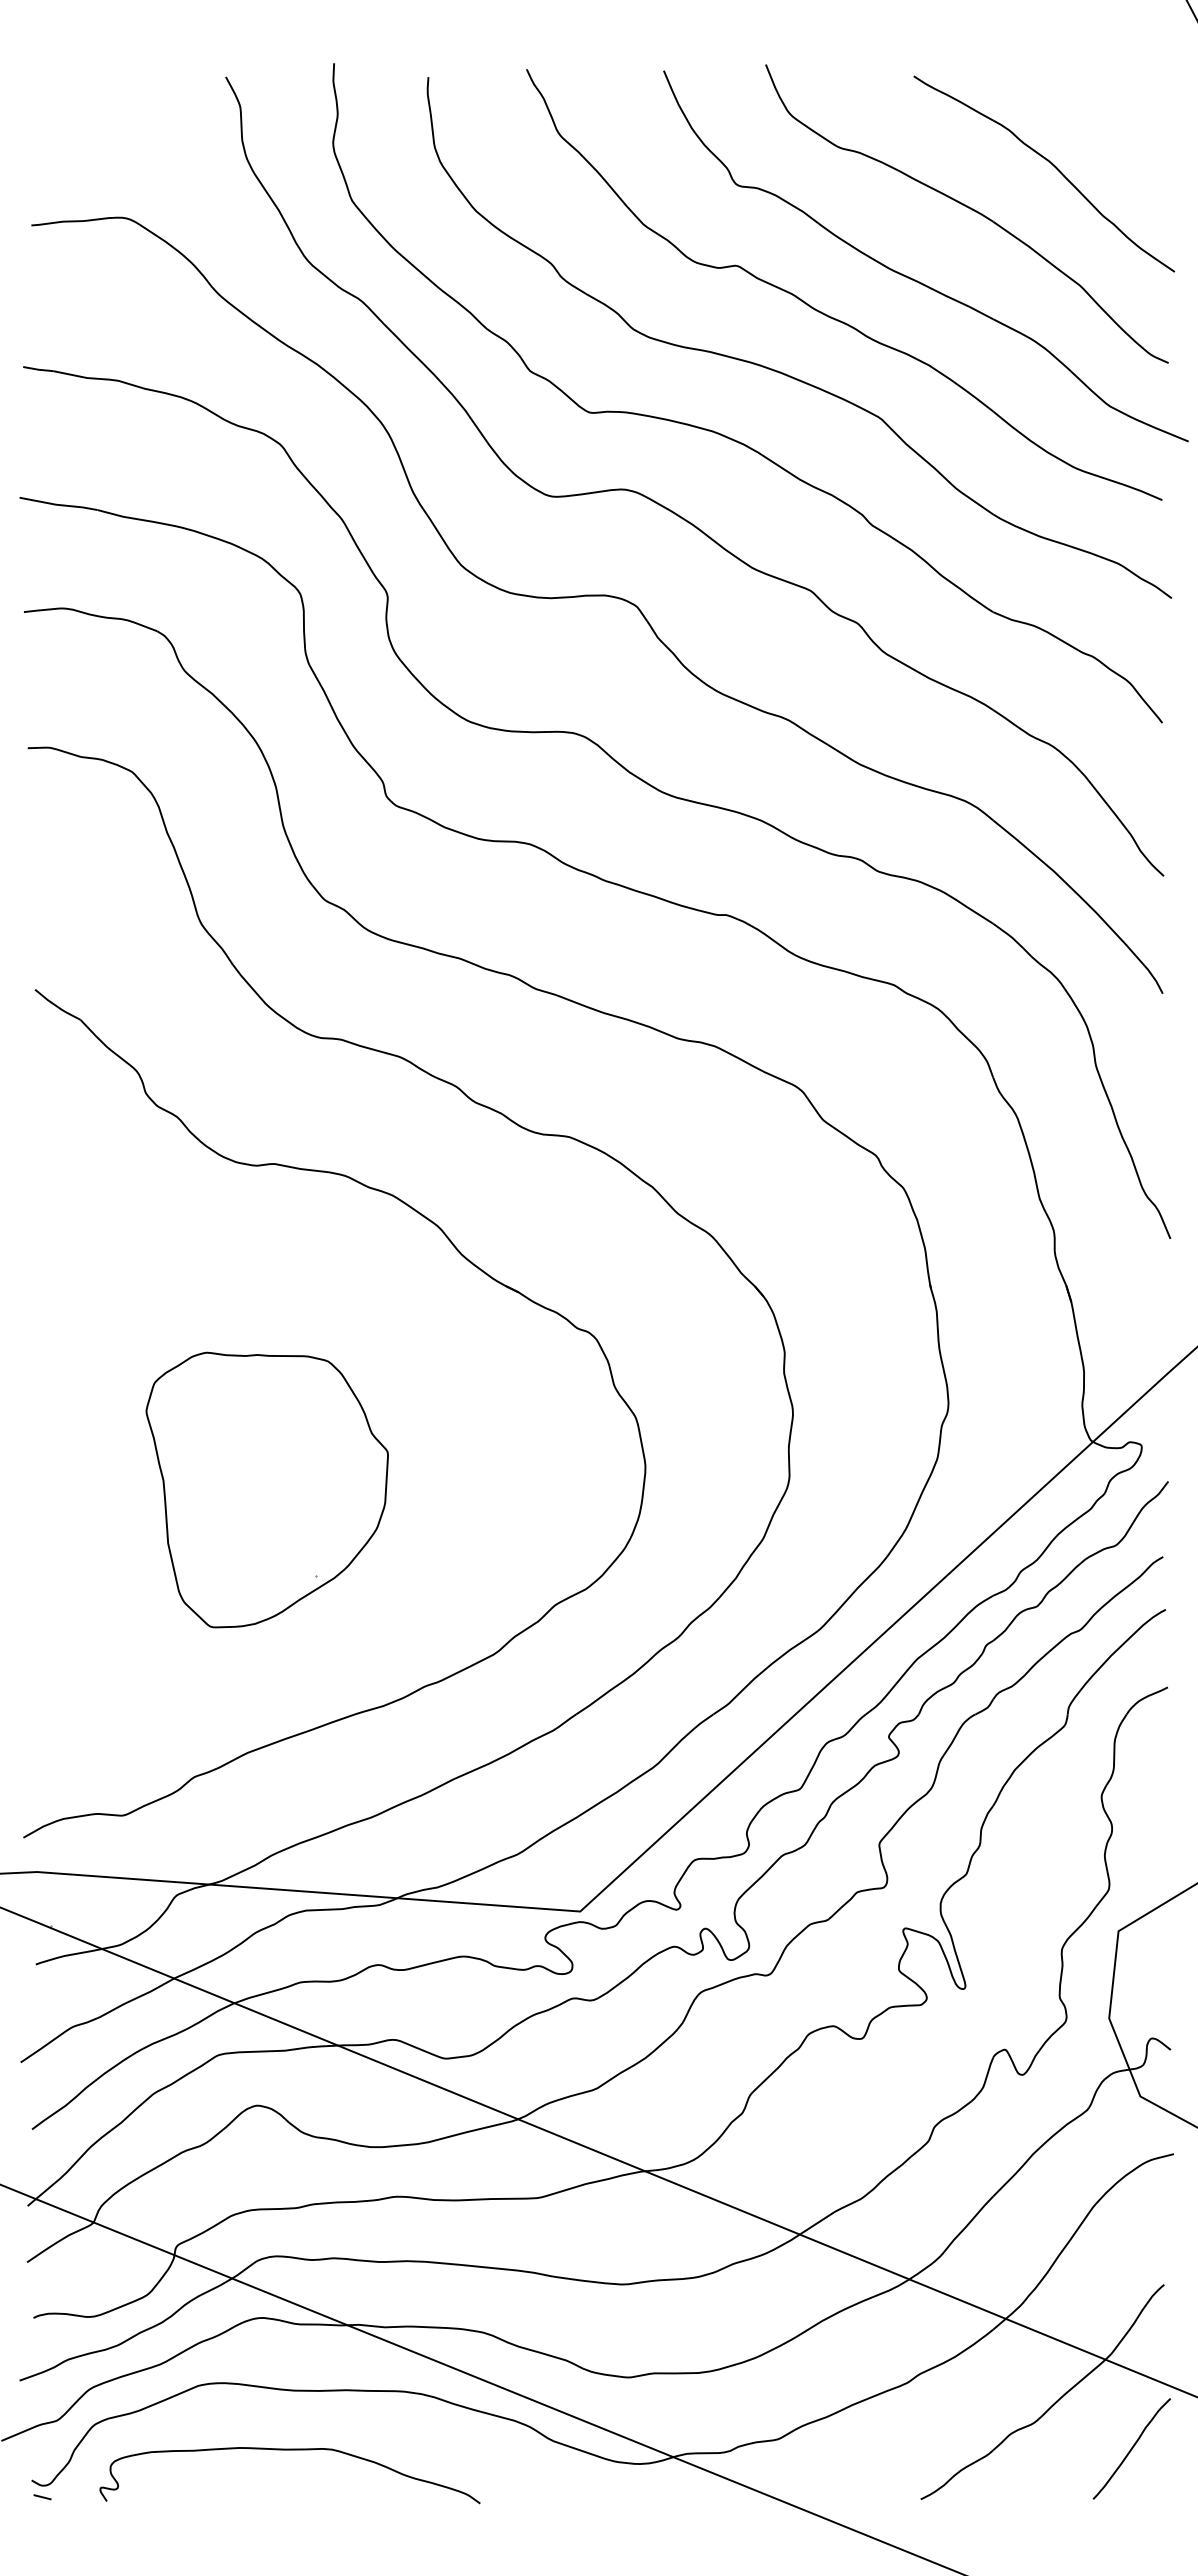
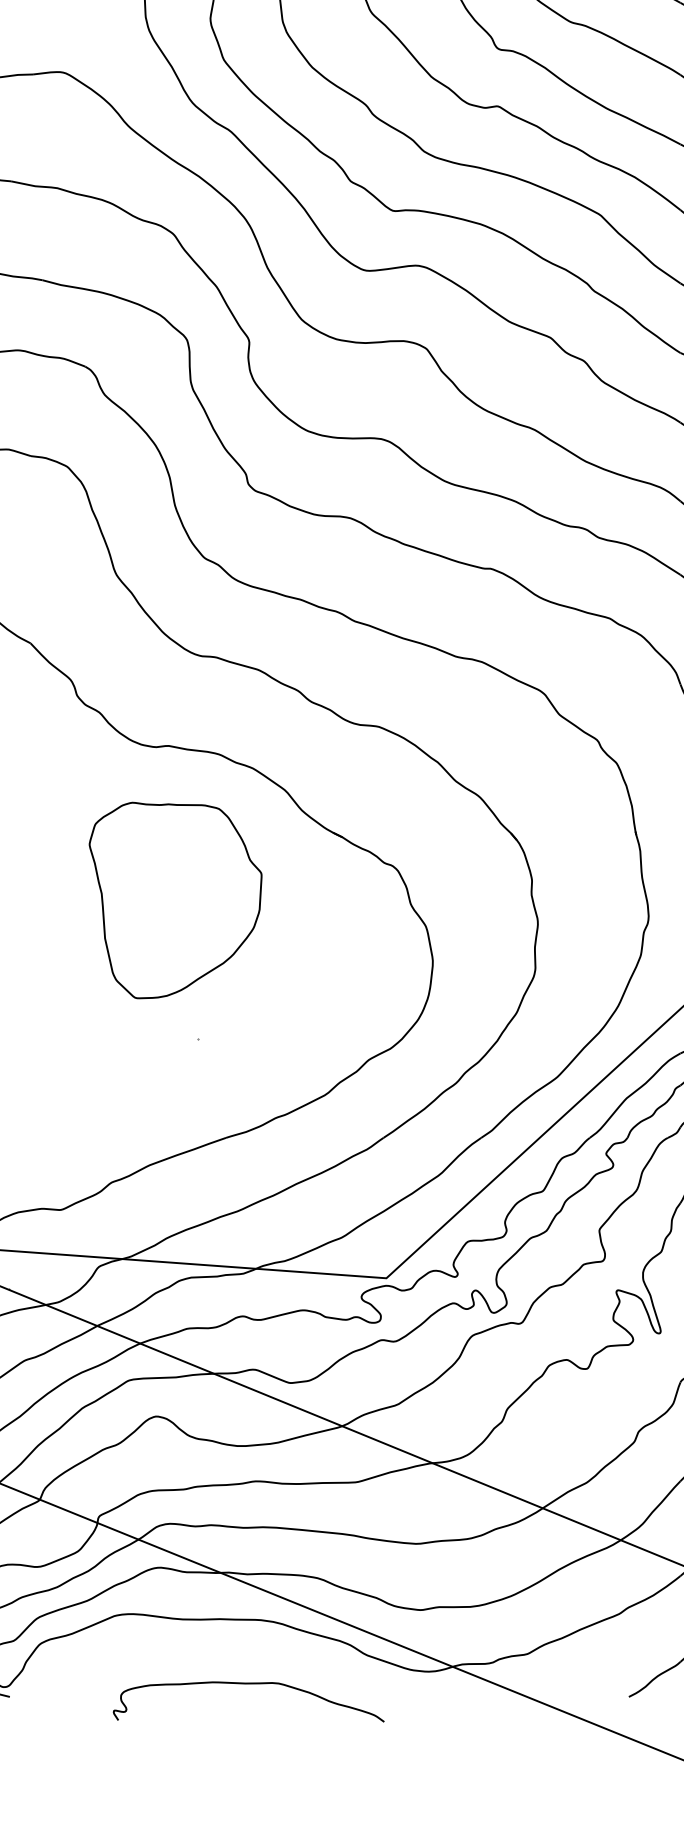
part: (266, 1489) -> (175, 900), moved
curve: (289, 2450) -> (248, 1684), moved

